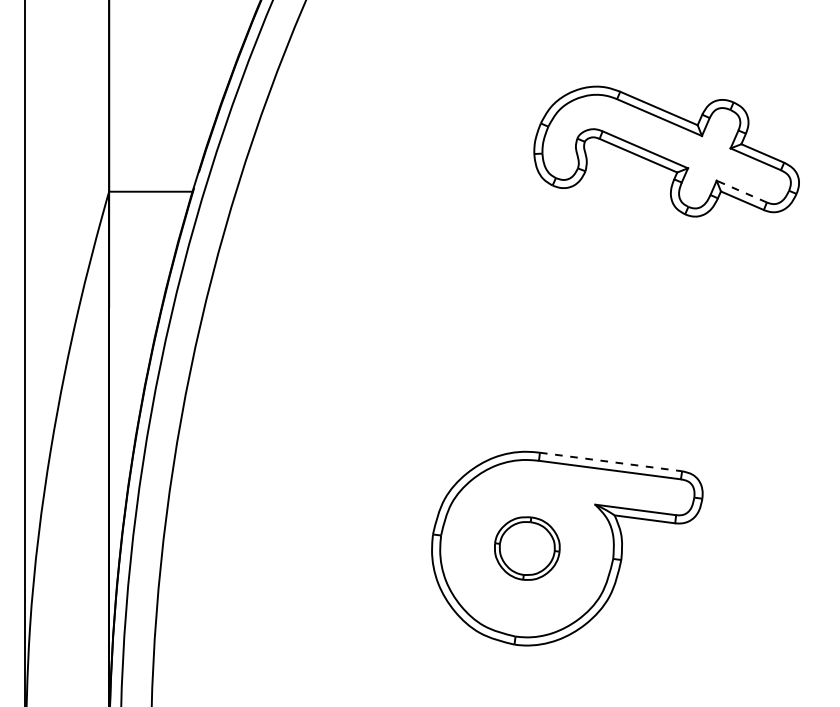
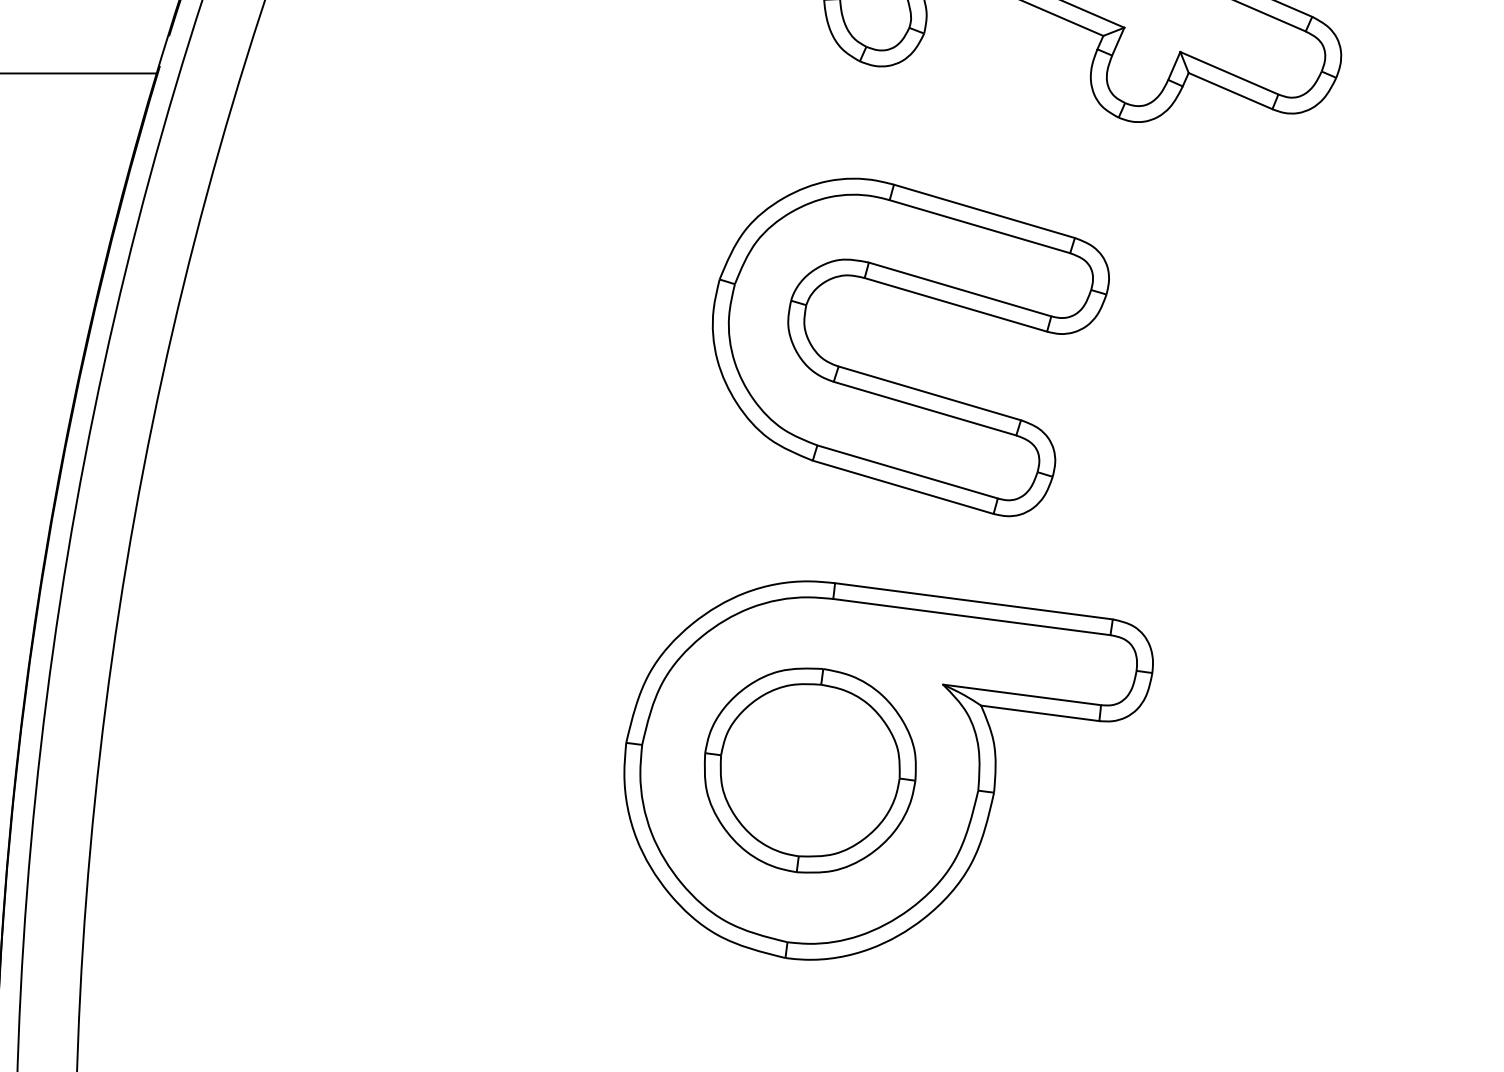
line: (741, 191) -> (1228, 73), dashed -> solid
part: (572, 349) -> (898, 381), added
line: (611, 461) -> (974, 600), dashed -> solid
part: (527, 548) -> (810, 770), size x1.67

